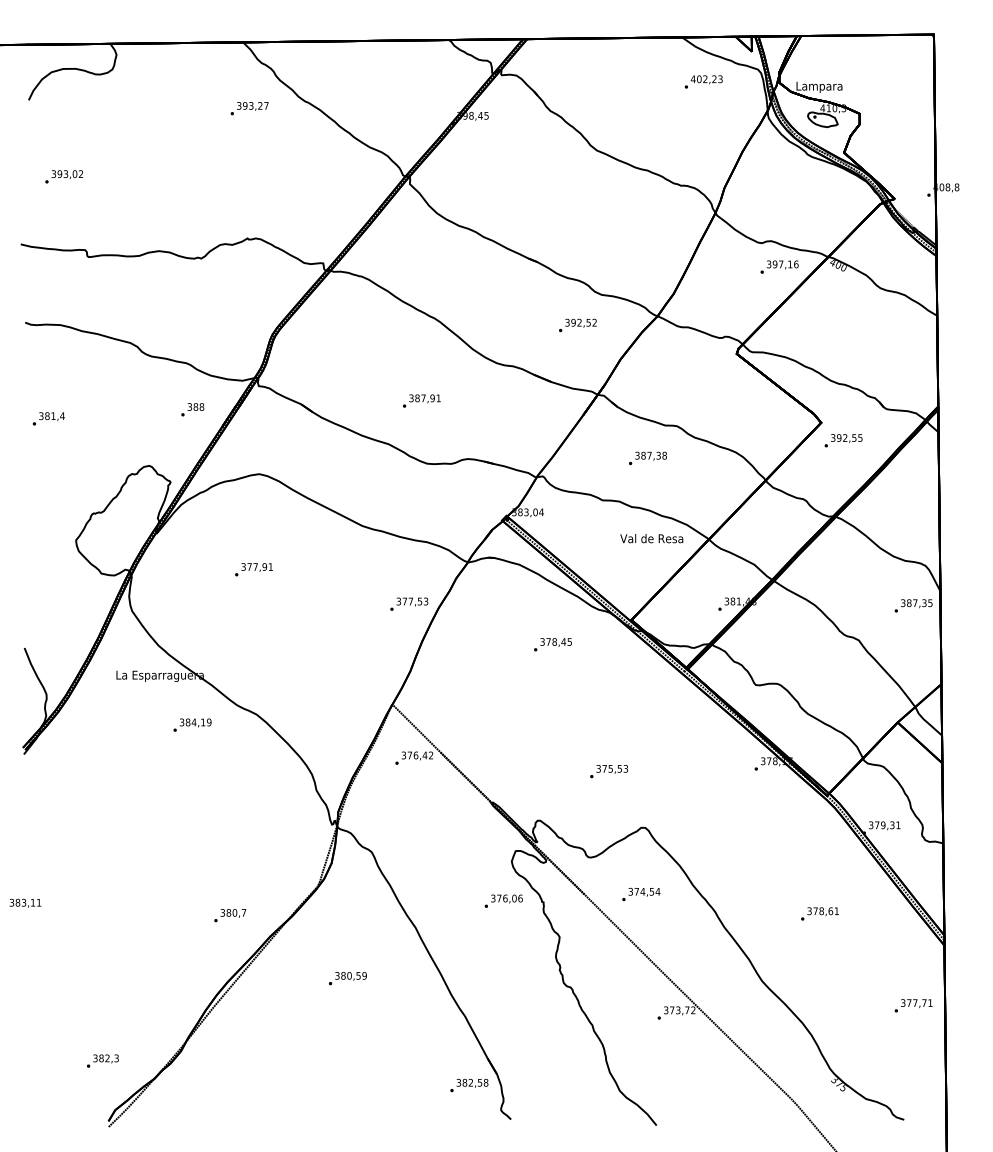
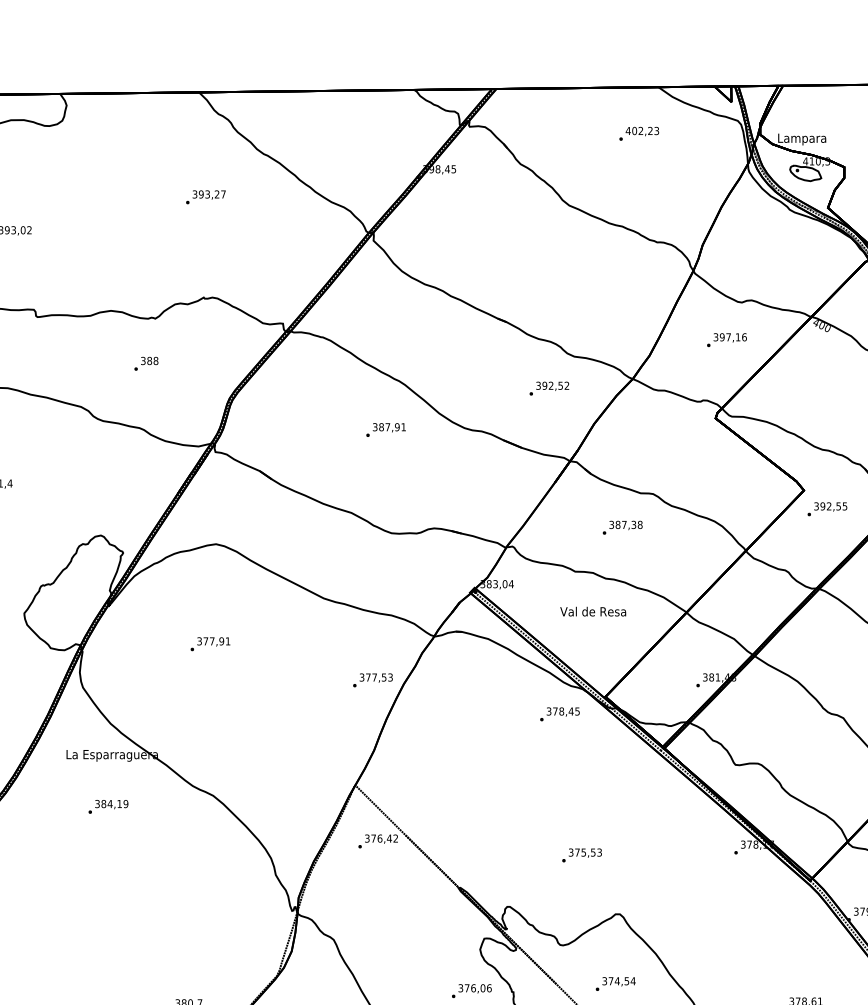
text: (703, 81) -> (638, 133), moved
text: (249, 108) -> (205, 197), moved
text: (779, 266) -> (726, 339), moved
text: (421, 400) -> (385, 429), moved
text: (192, 409) -> (146, 363), moved
text: (651, 538) -> (592, 611), moved
text: (552, 644) -> (559, 714), moved
text: (192, 724) -> (108, 806), moved

